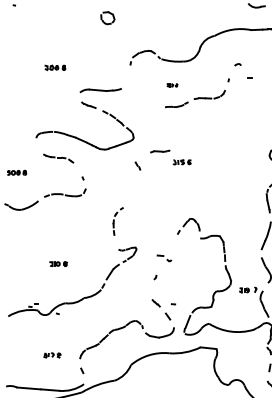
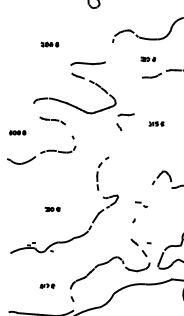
part: (172, 85) -> (148, 59), size x1.67
line: (160, 151) -> (126, 114), moved
part: (117, 221) -> (102, 173), size x1.43

